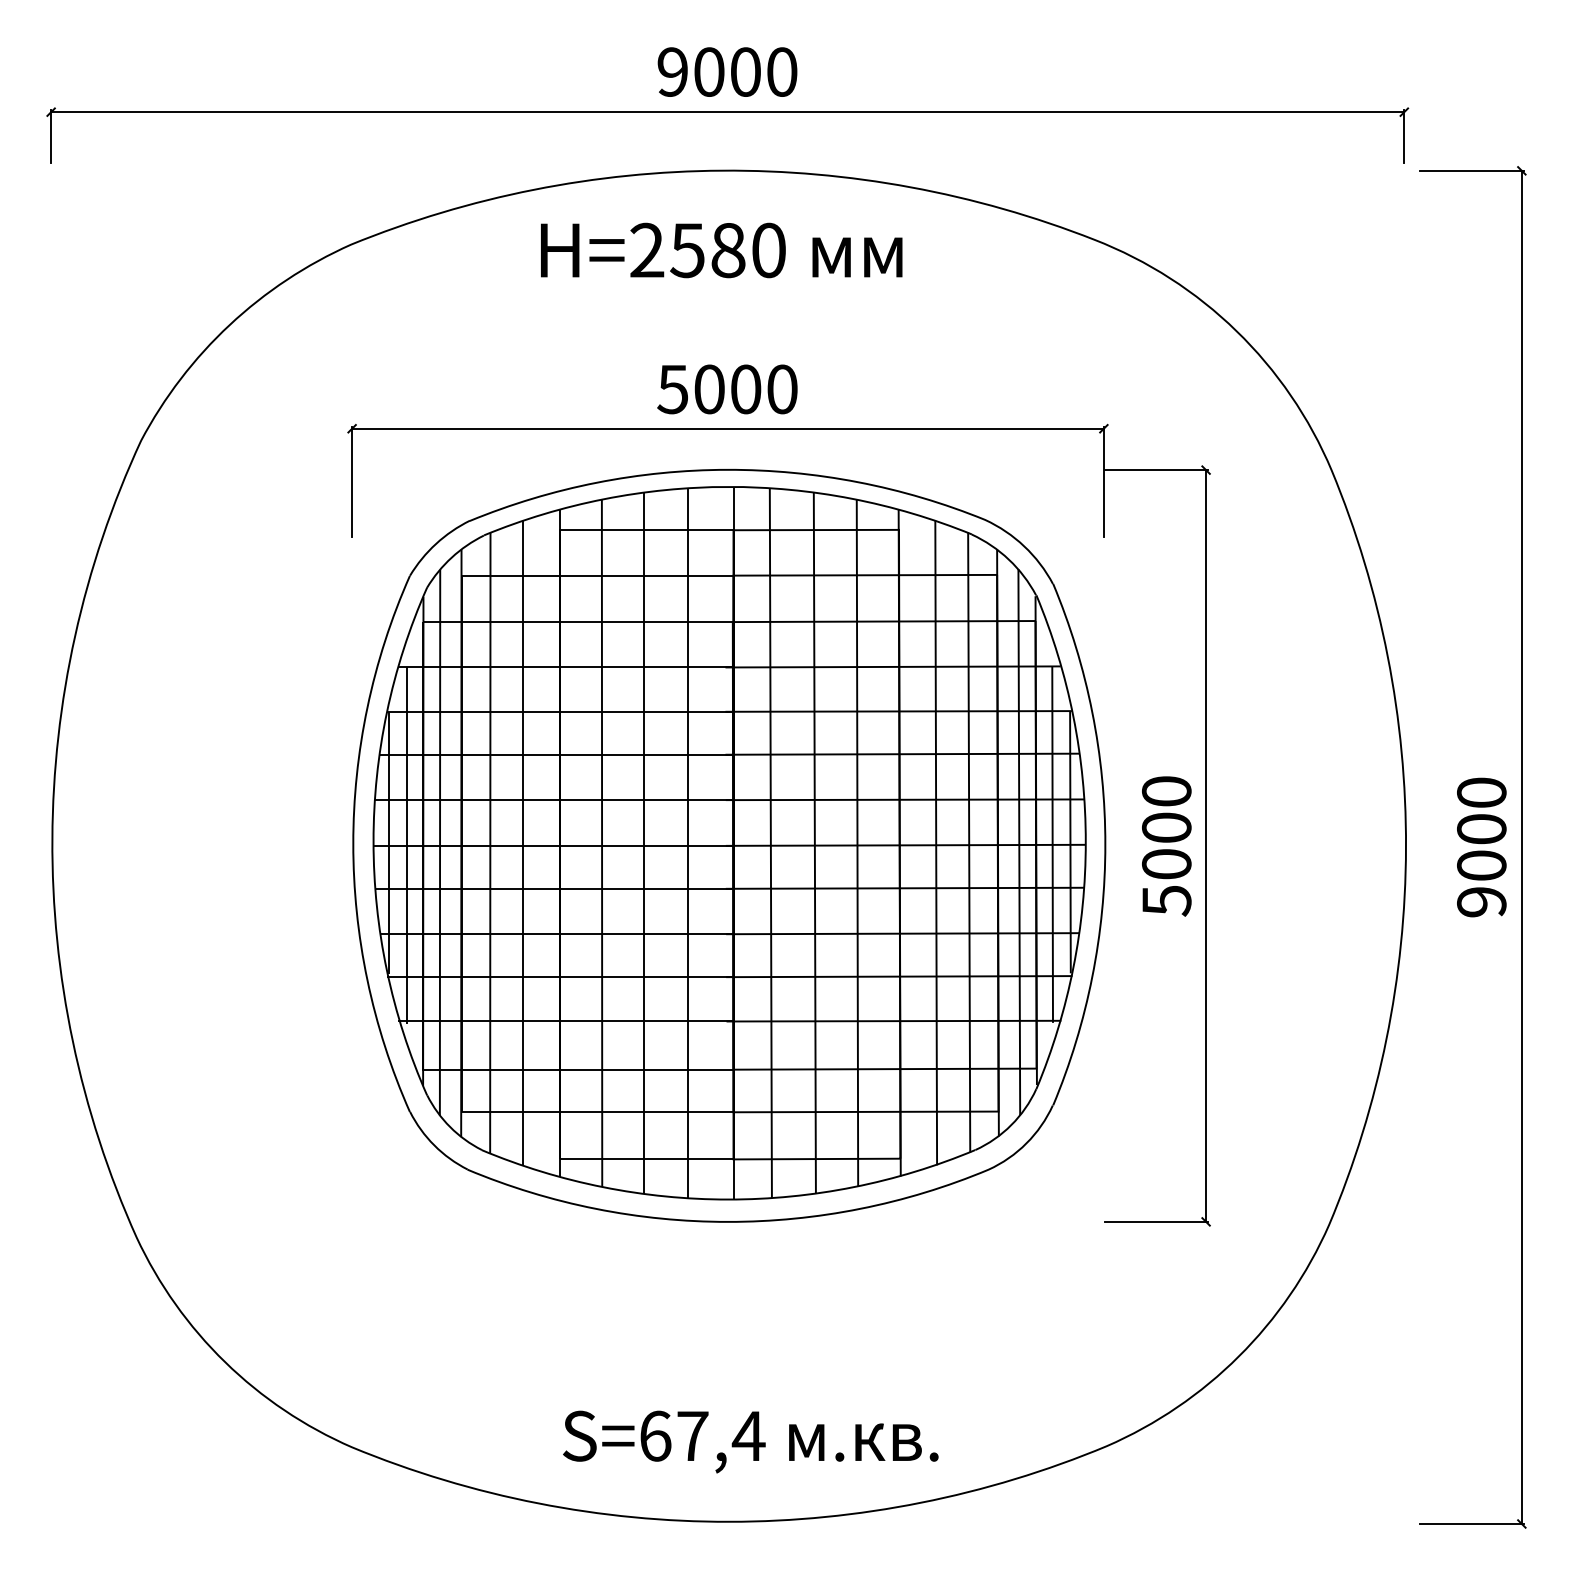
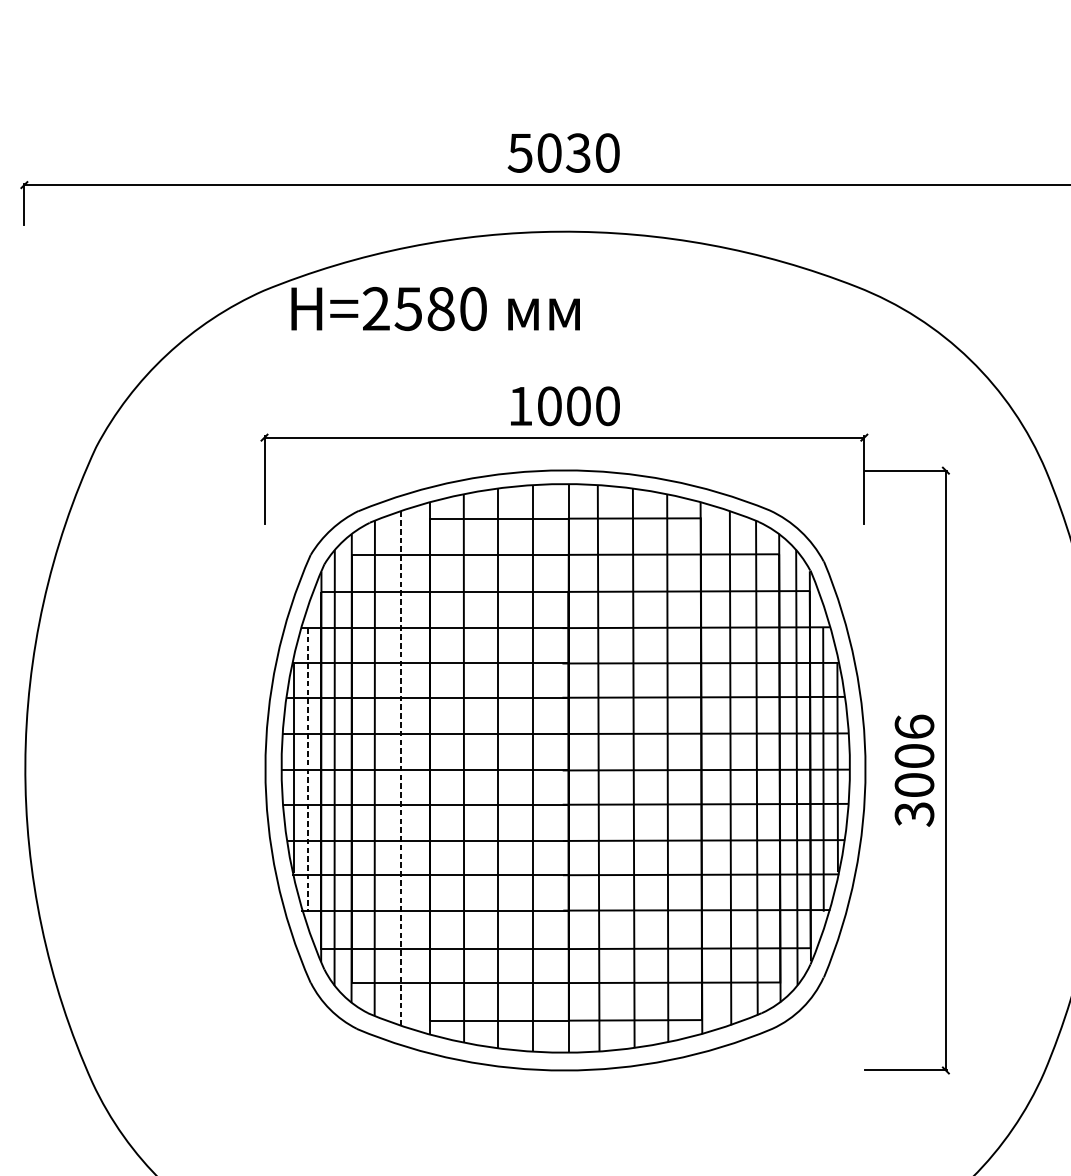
text: (708, 71) -> (548, 152), 9000 -> 5030
text: (721, 250) -> (435, 308), moved
text: (672, 389) -> (520, 406), 5000 -> 1000
line: (523, 843) -> (401, 768), solid -> dashed
line: (406, 846) -> (307, 770), solid -> dashed
text: (1166, 846) -> (914, 770), 5000 -> 3006

